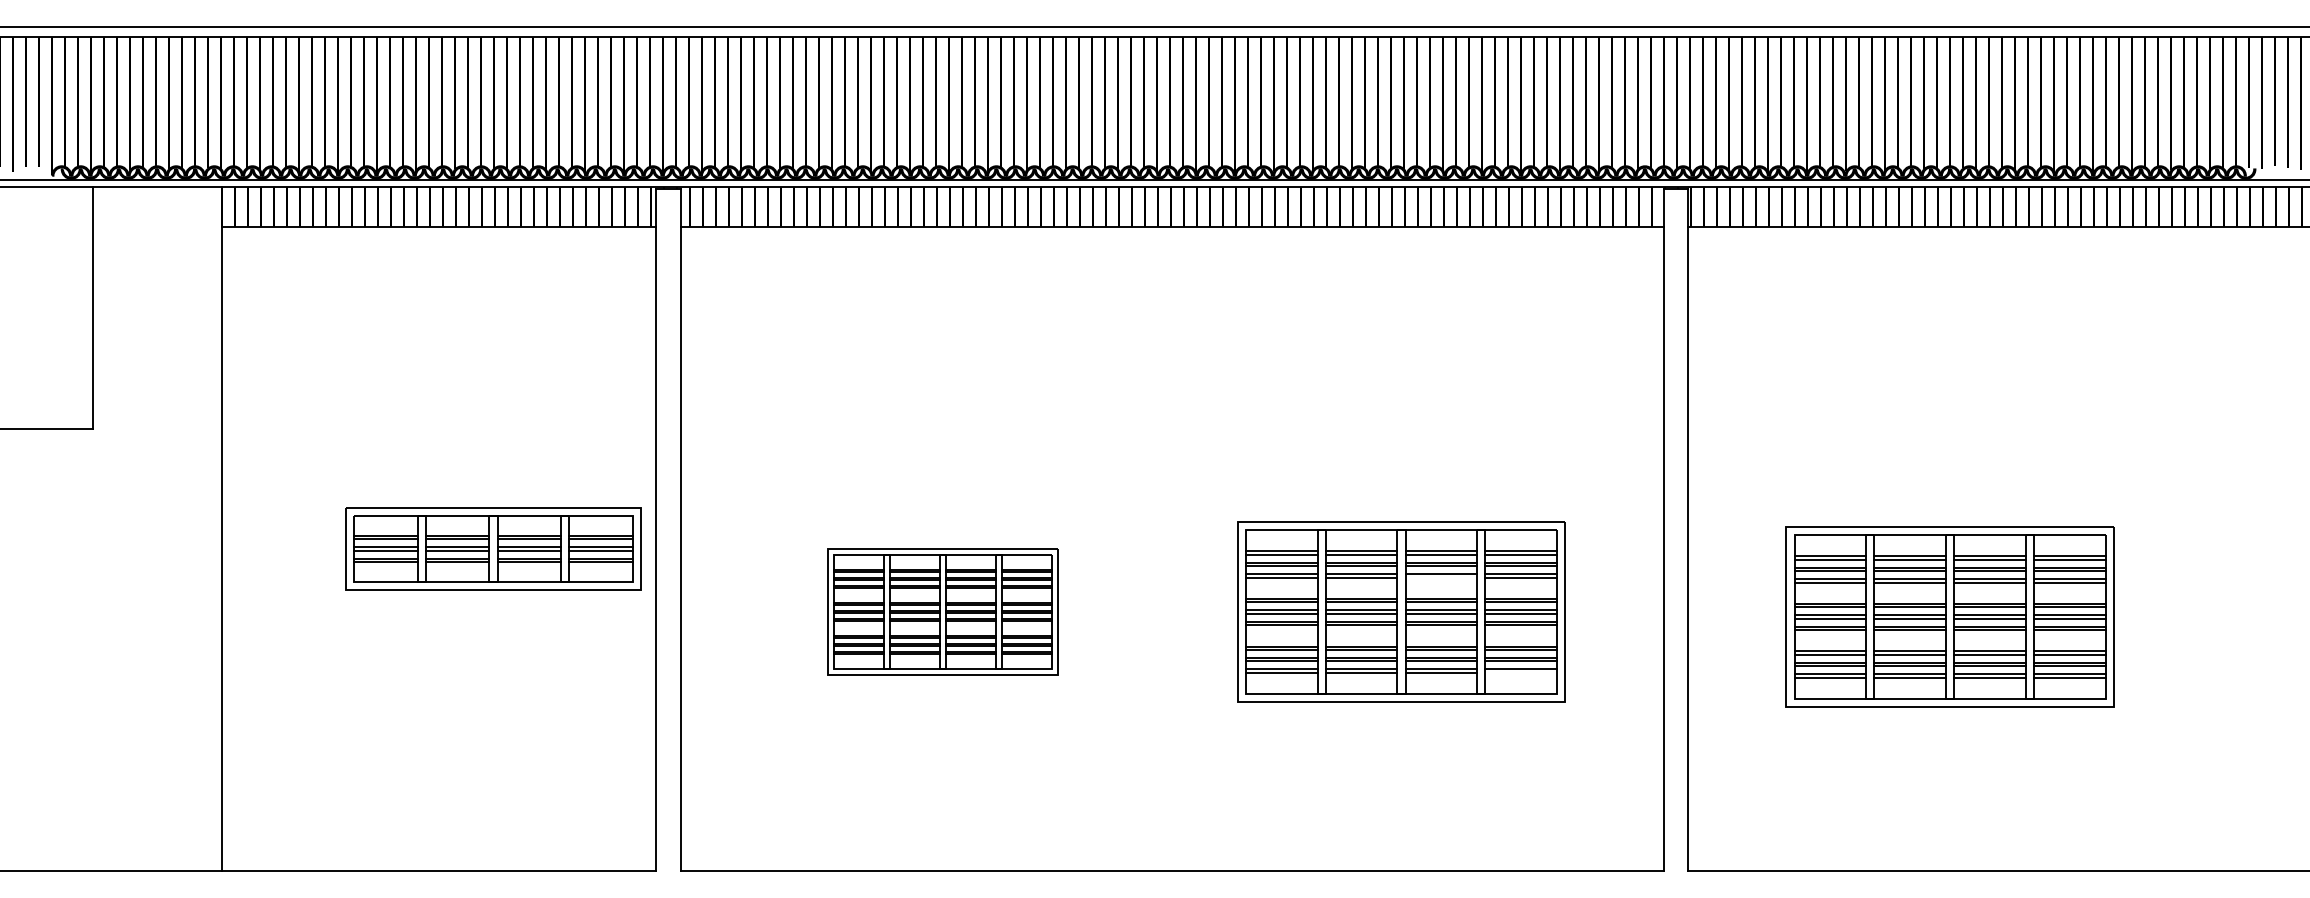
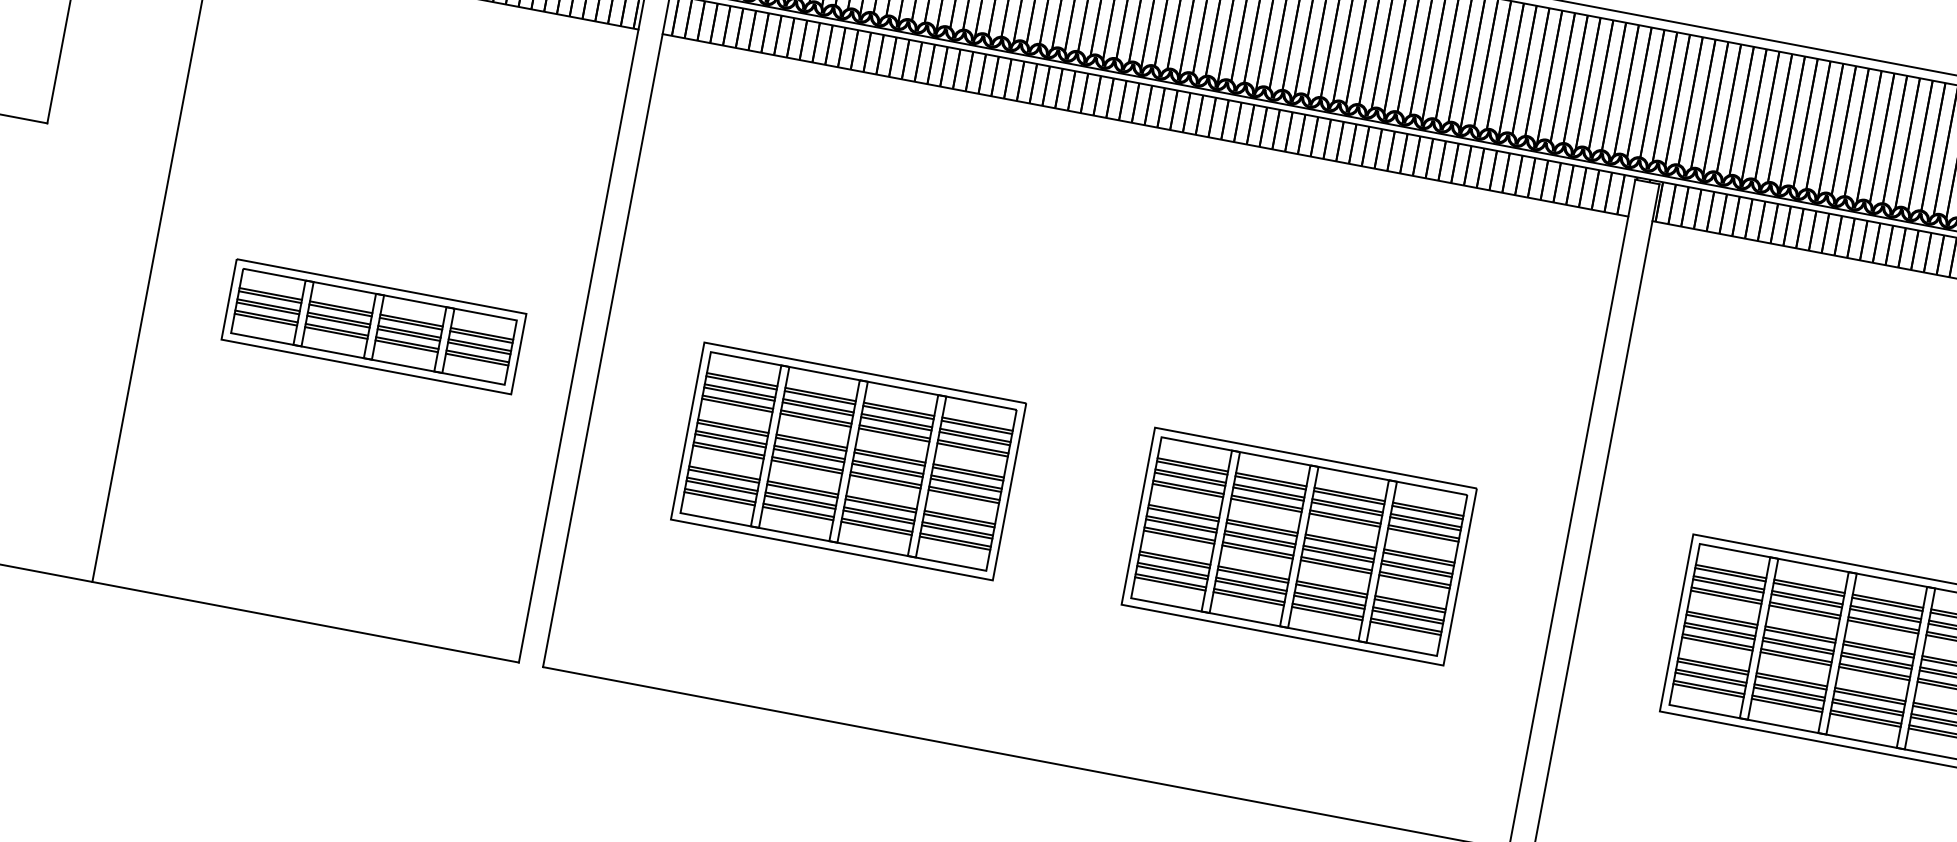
part: (493, 548) -> (374, 326), moved
line: (1441, 577) -> (1345, 520), added
part: (942, 611) -> (848, 460), size x1.43
line: (1521, 672) -> (1406, 628), added

